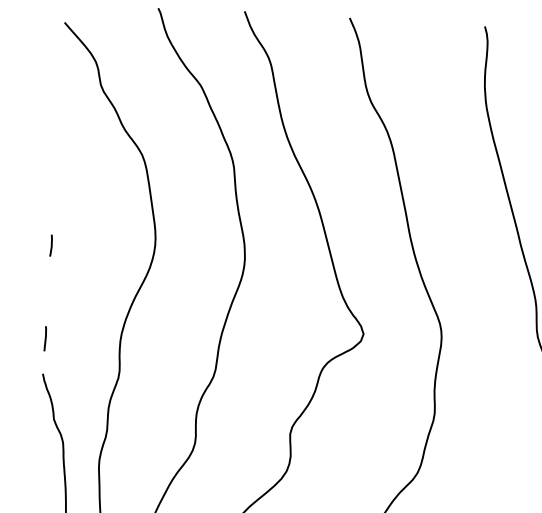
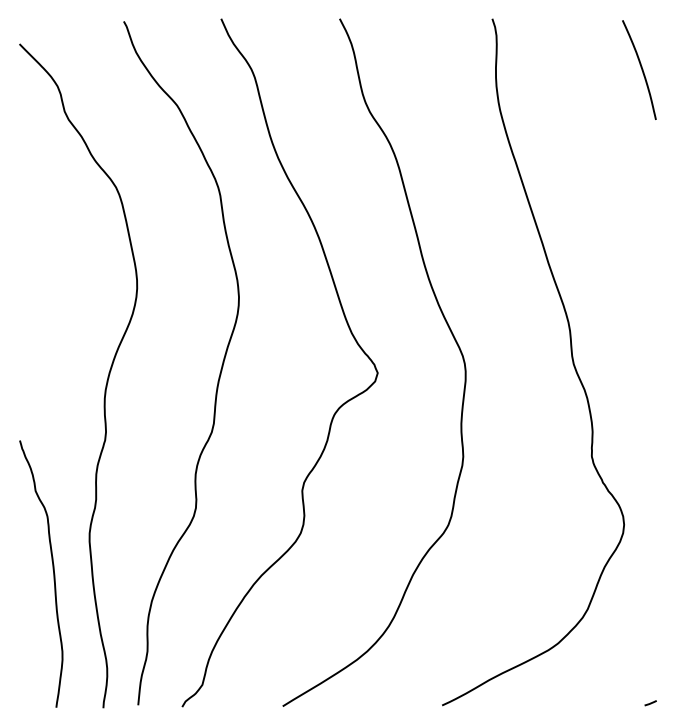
line: (50, 244) -> (19, 294), removed
line: (45, 338) -> (20, 400), removed

